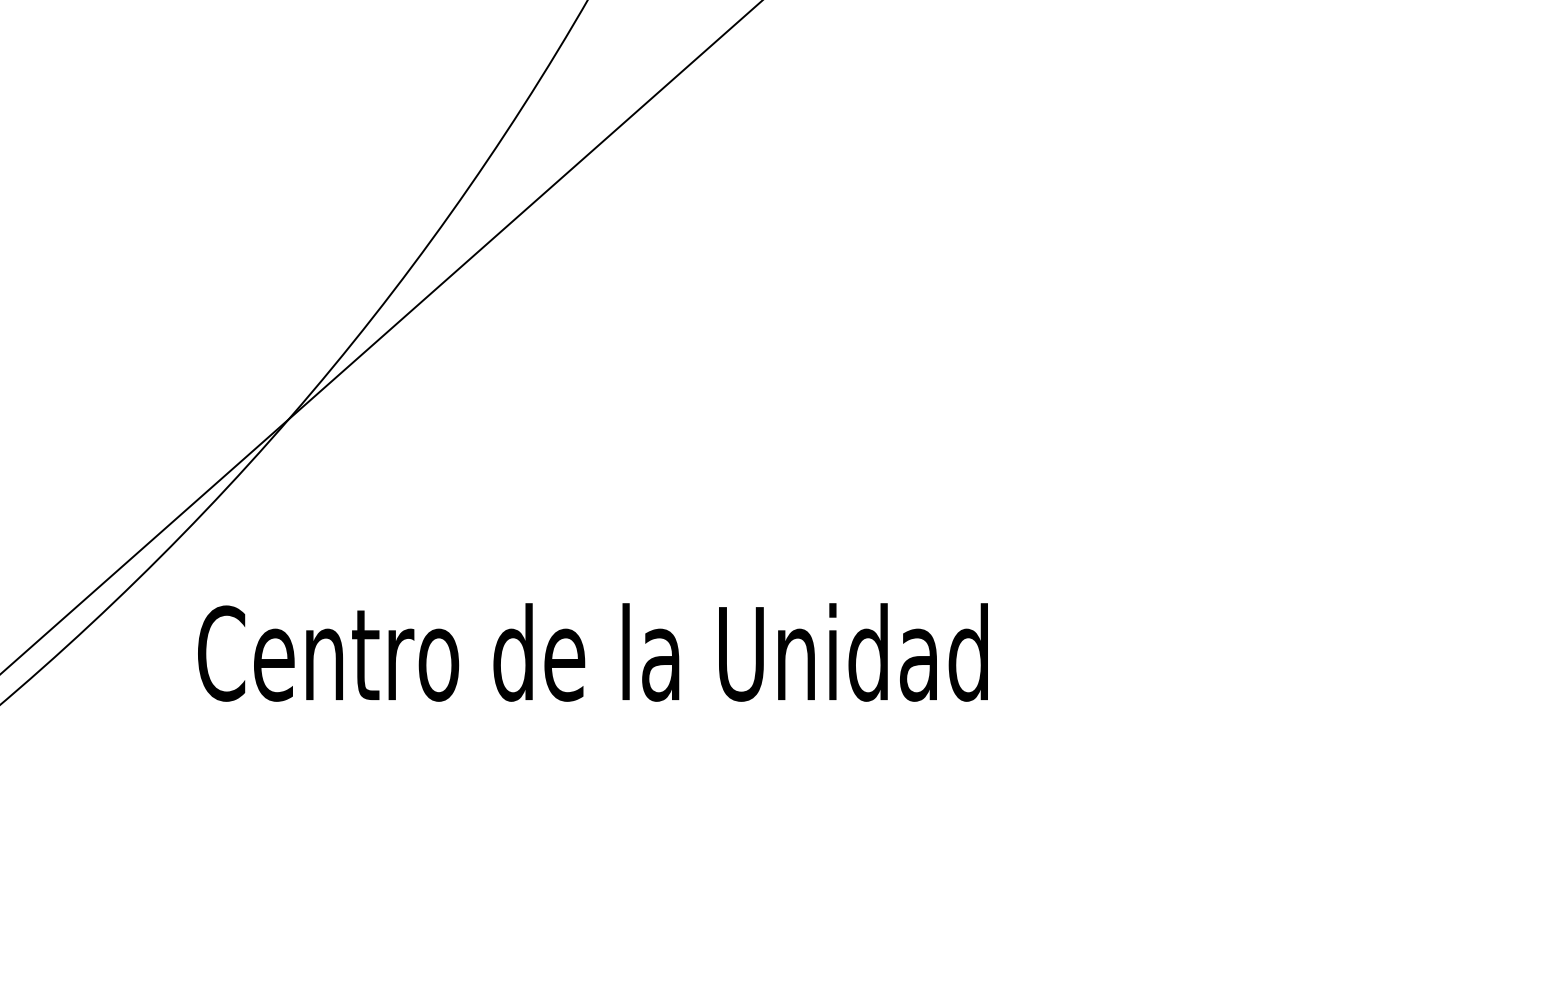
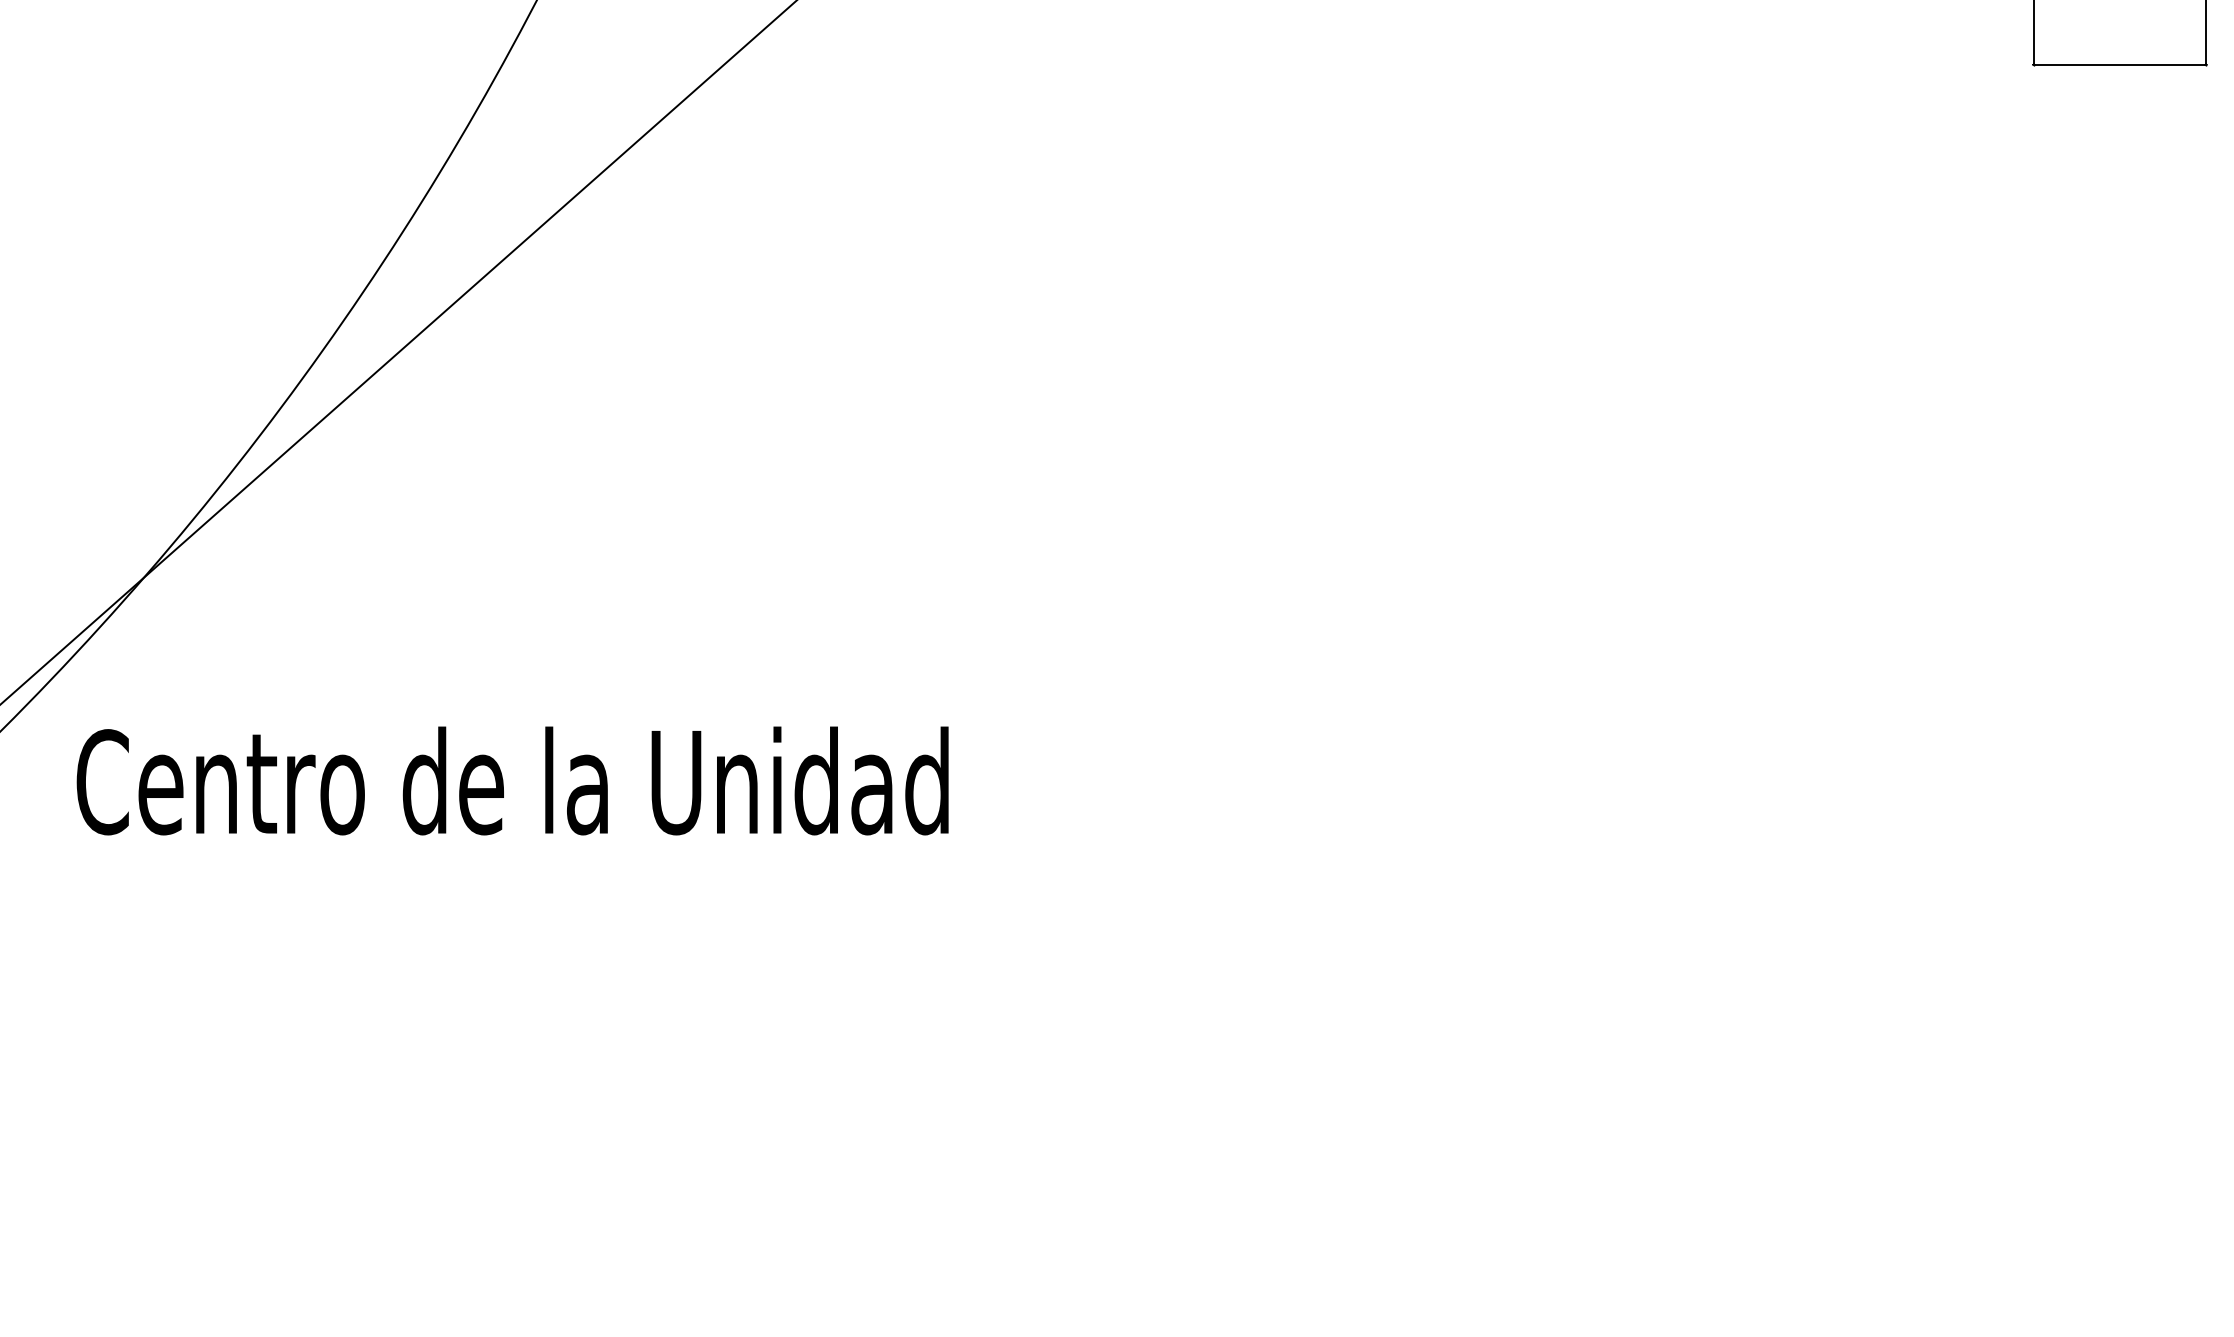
text: (592, 652) -> (512, 780), moved

